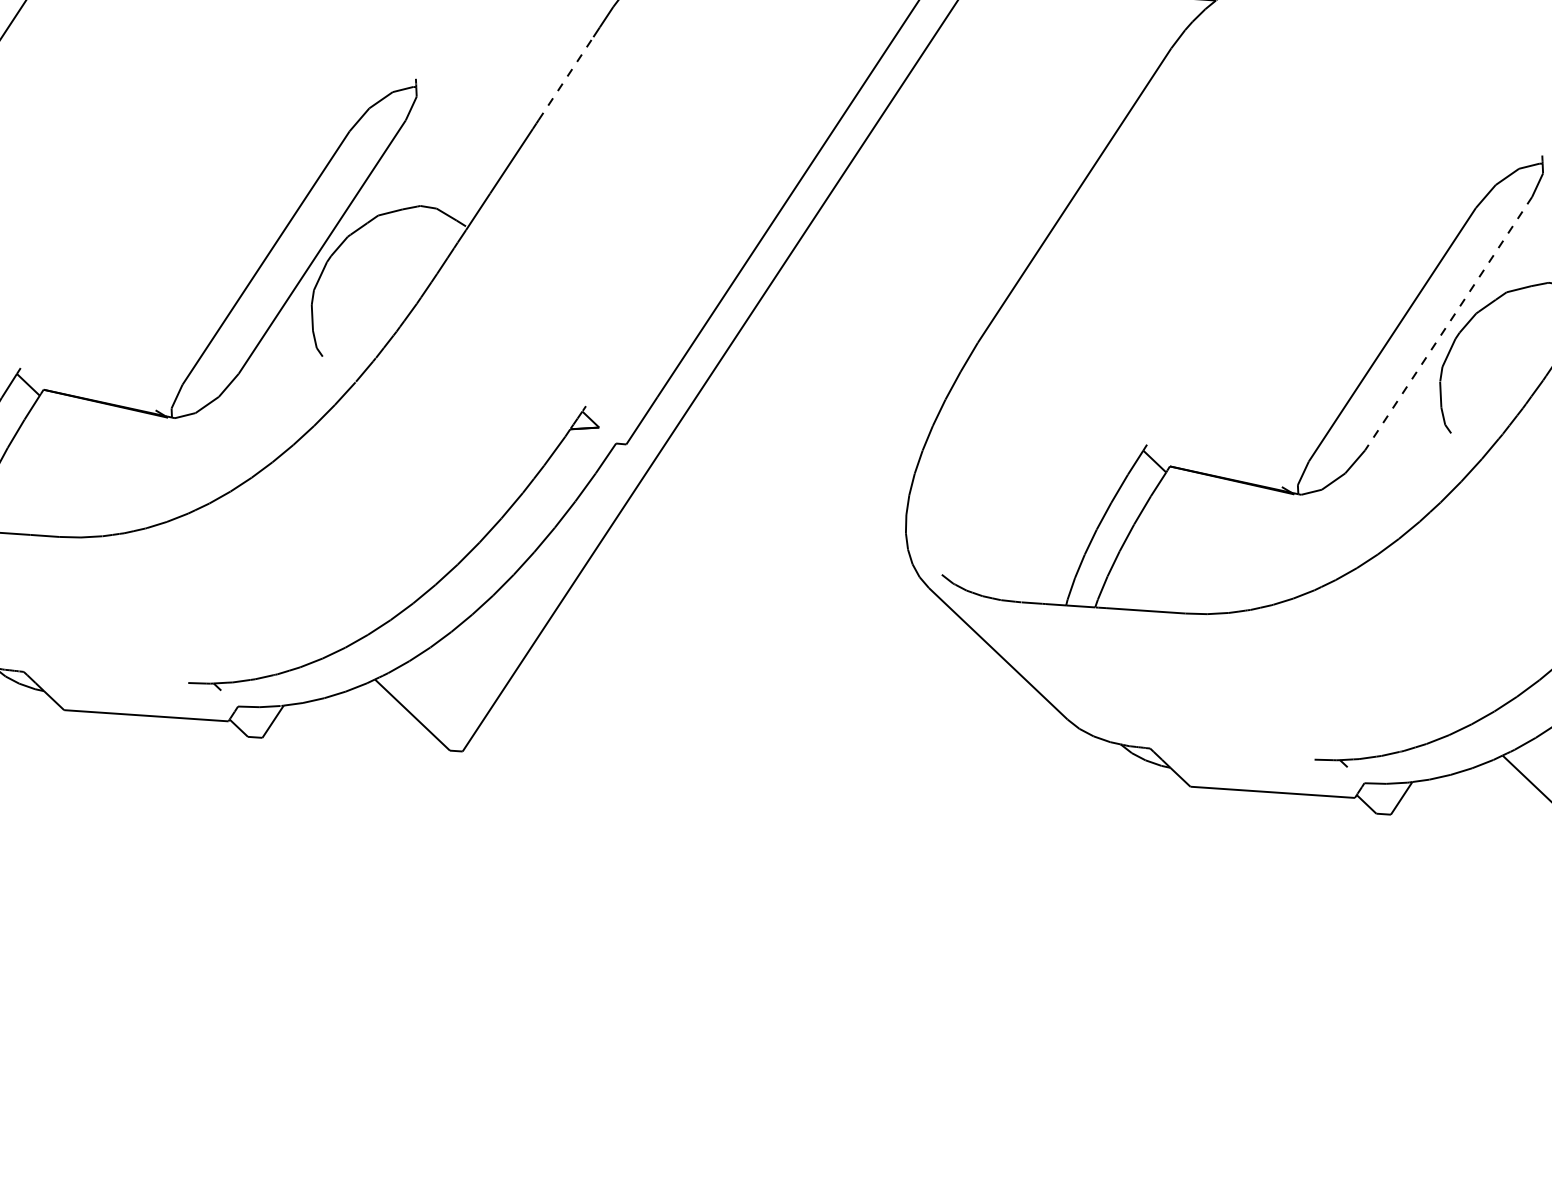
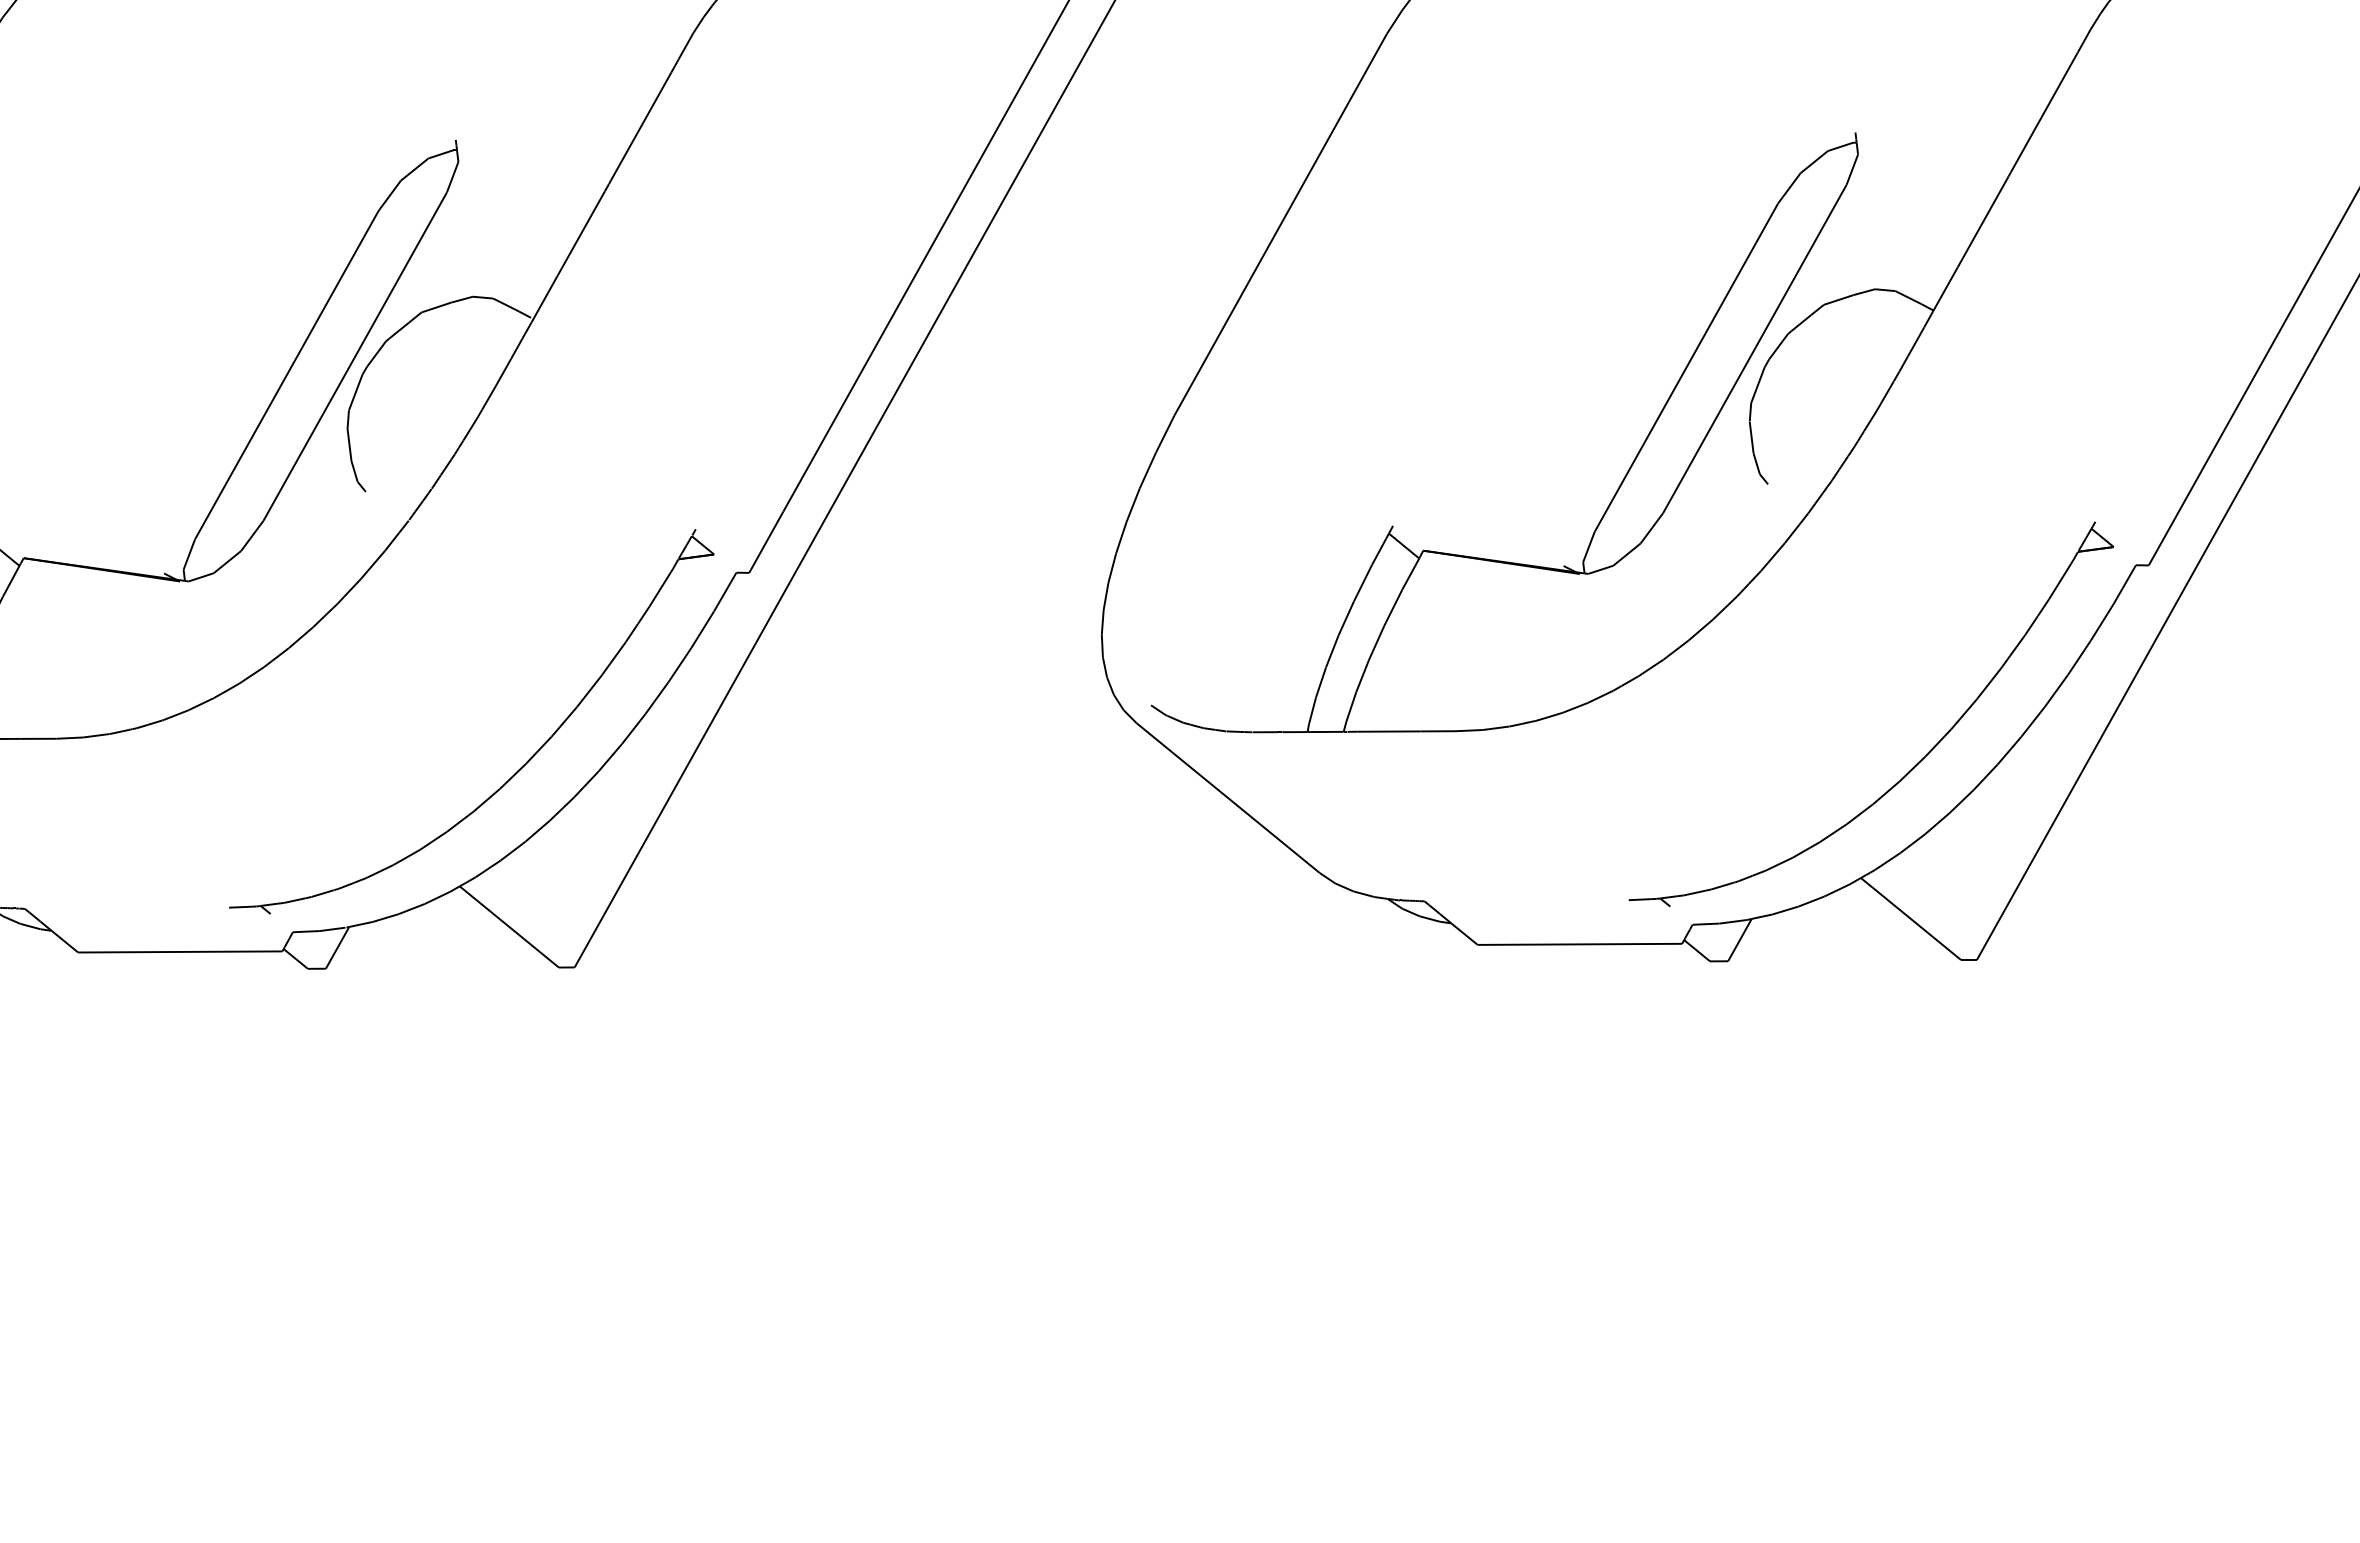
line: (566, 78) -> (641, 126), dashed -> solid
line: (1448, 324) -> (1754, 349), dashed -> solid

